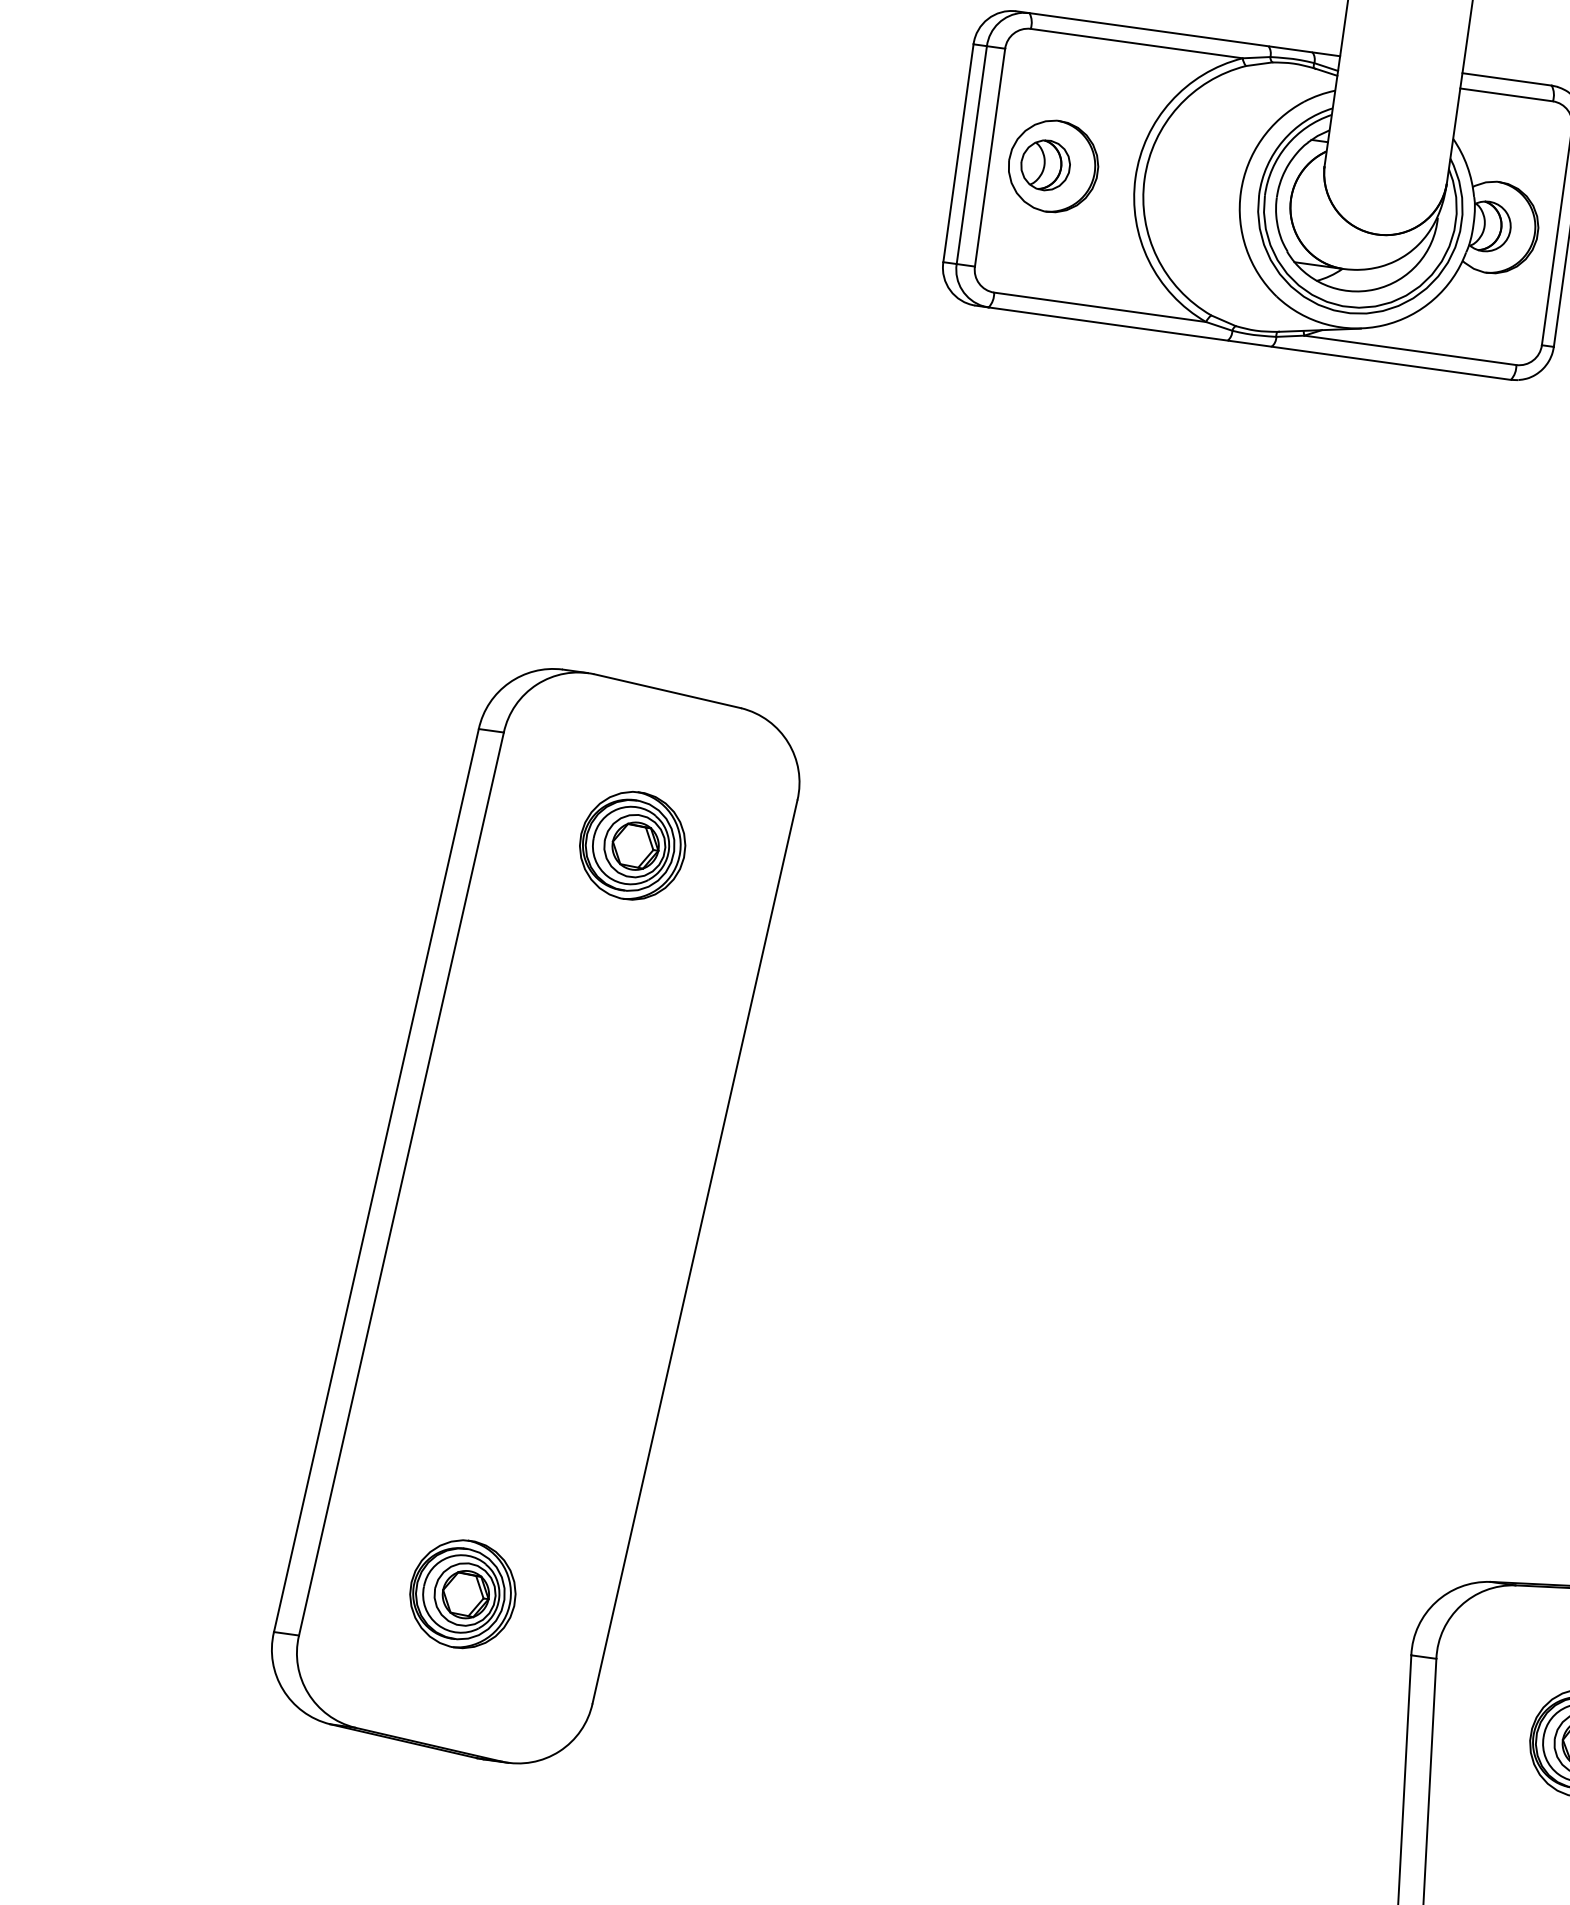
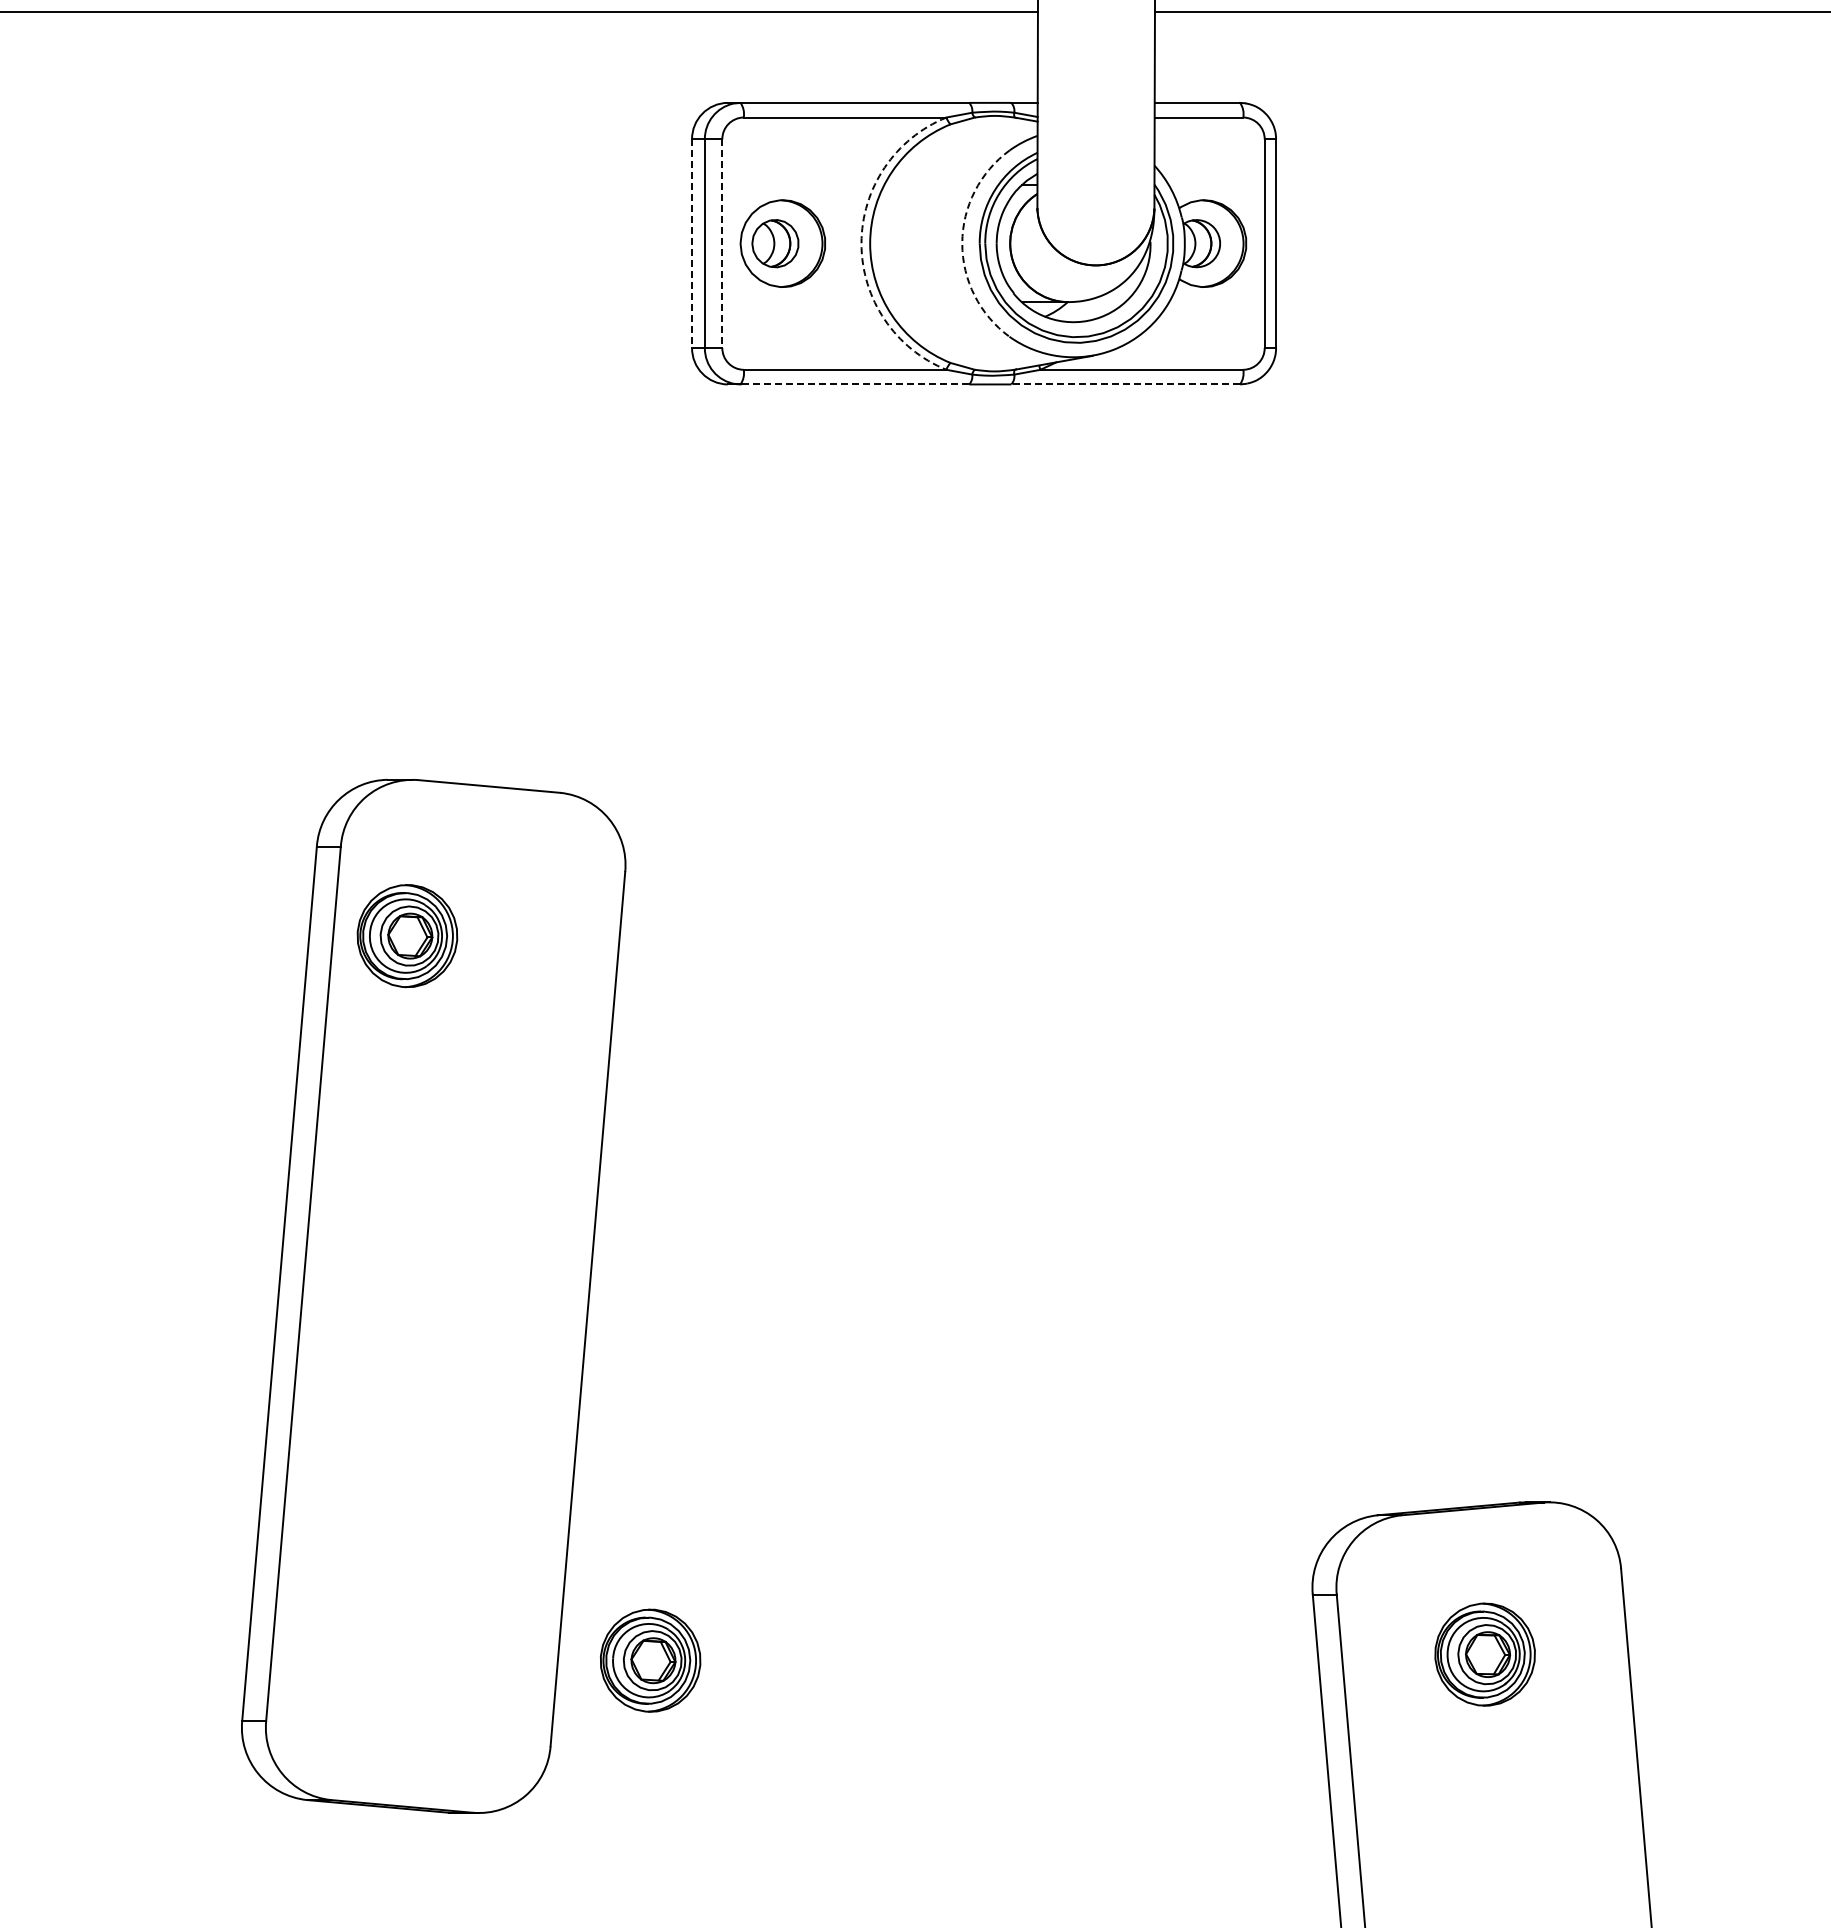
line: (958, 154) -> (692, 244), solid -> dashed
line: (990, 158) -> (722, 244), solid -> dashed
arc: (1135, 177) -> (861, 243), solid -> dashed
arc: (1241, 192) -> (962, 243), solid -> dashed
line: (1107, 324) -> (854, 384), solid -> dashed
line: (1391, 363) -> (1125, 384), solid -> dashed
part: (632, 846) -> (407, 936), moved
part: (462, 1593) -> (650, 1660), moved

